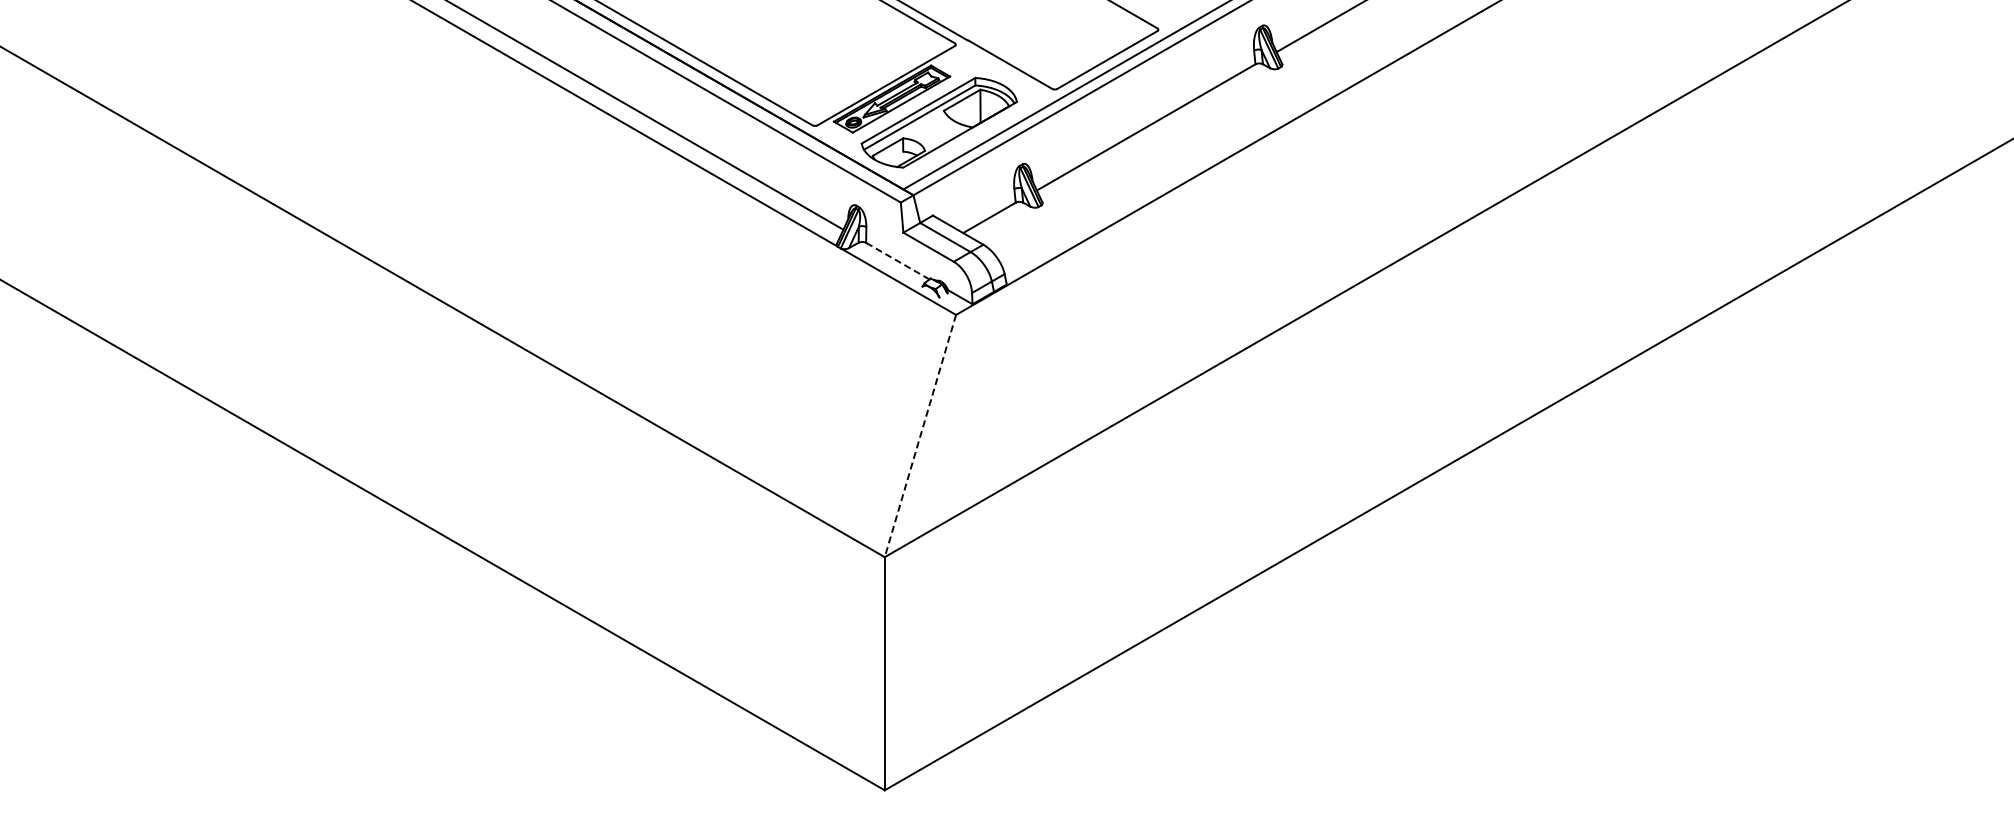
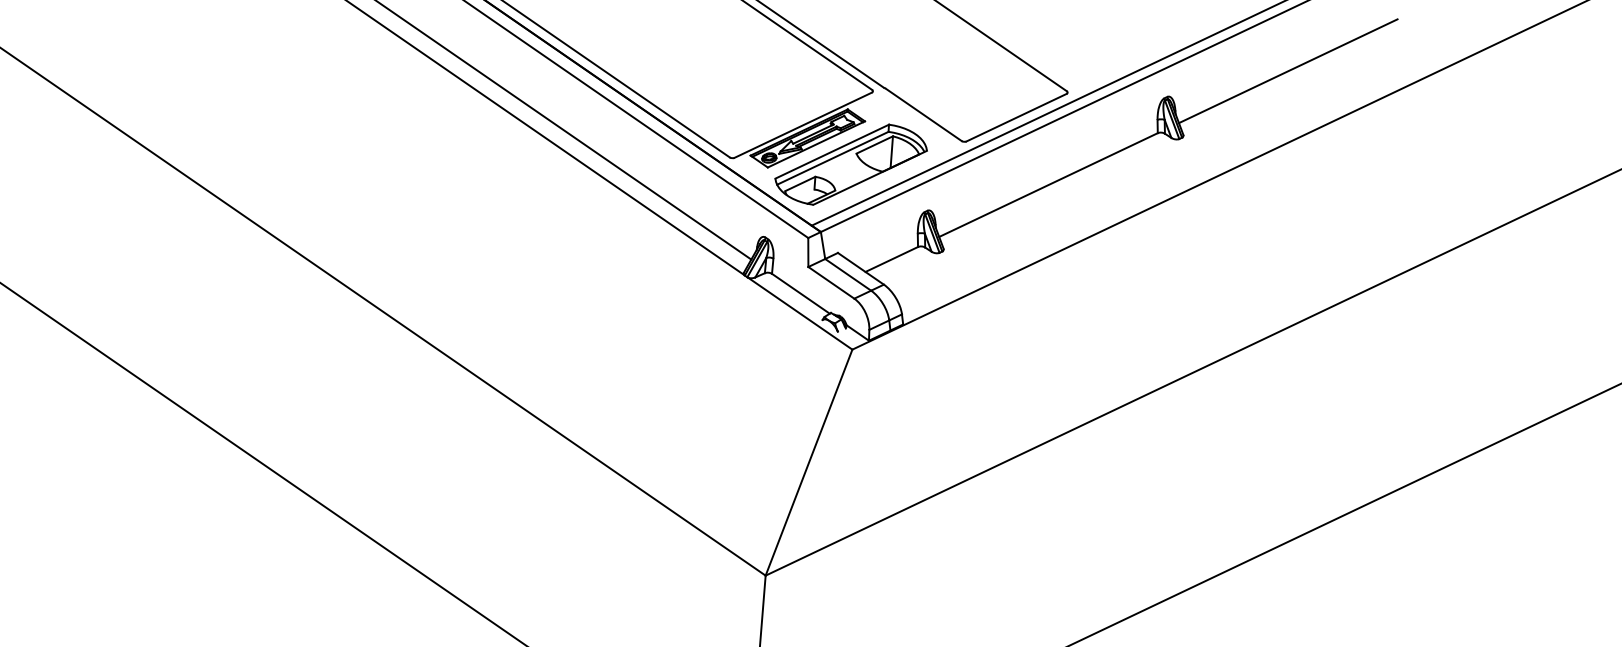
line: (897, 261) -> (800, 294), dashed -> solid
line: (920, 436) -> (809, 463), dashed -> solid

